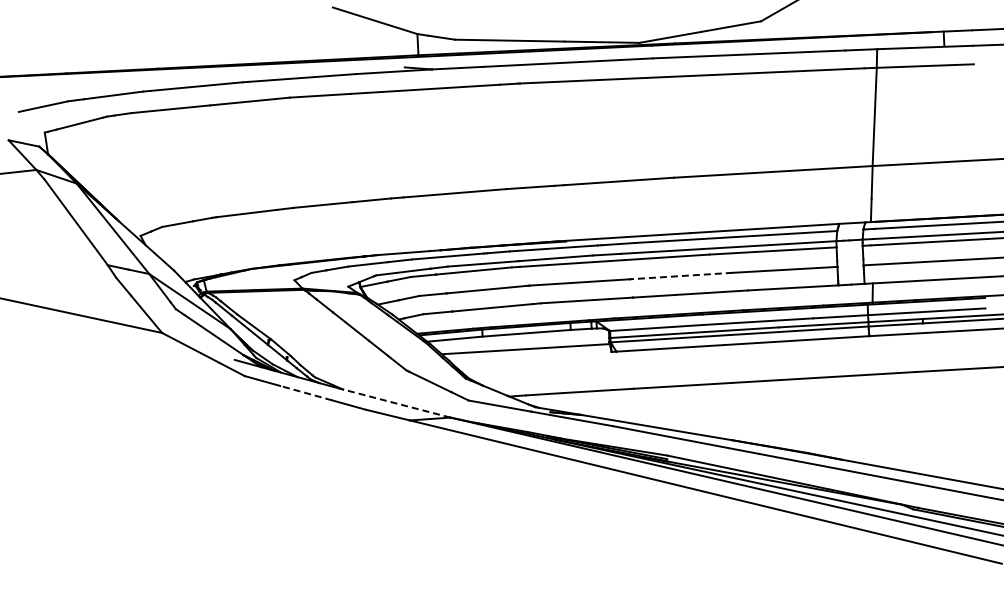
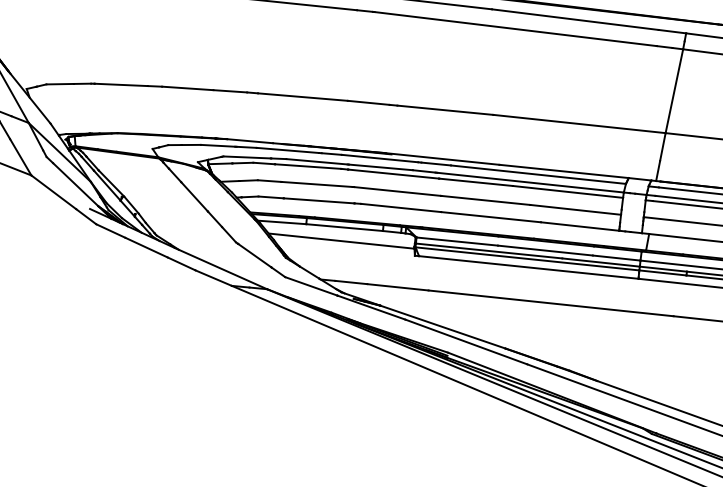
line: (681, 276) -> (485, 200), dashed -> solid
line: (306, 393) -> (146, 248), dashed -> solid
line: (393, 402) -> (220, 268), dashed -> solid

